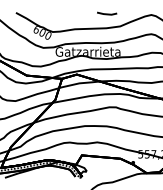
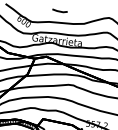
line: (107, 13) -> (60, 10), moved

